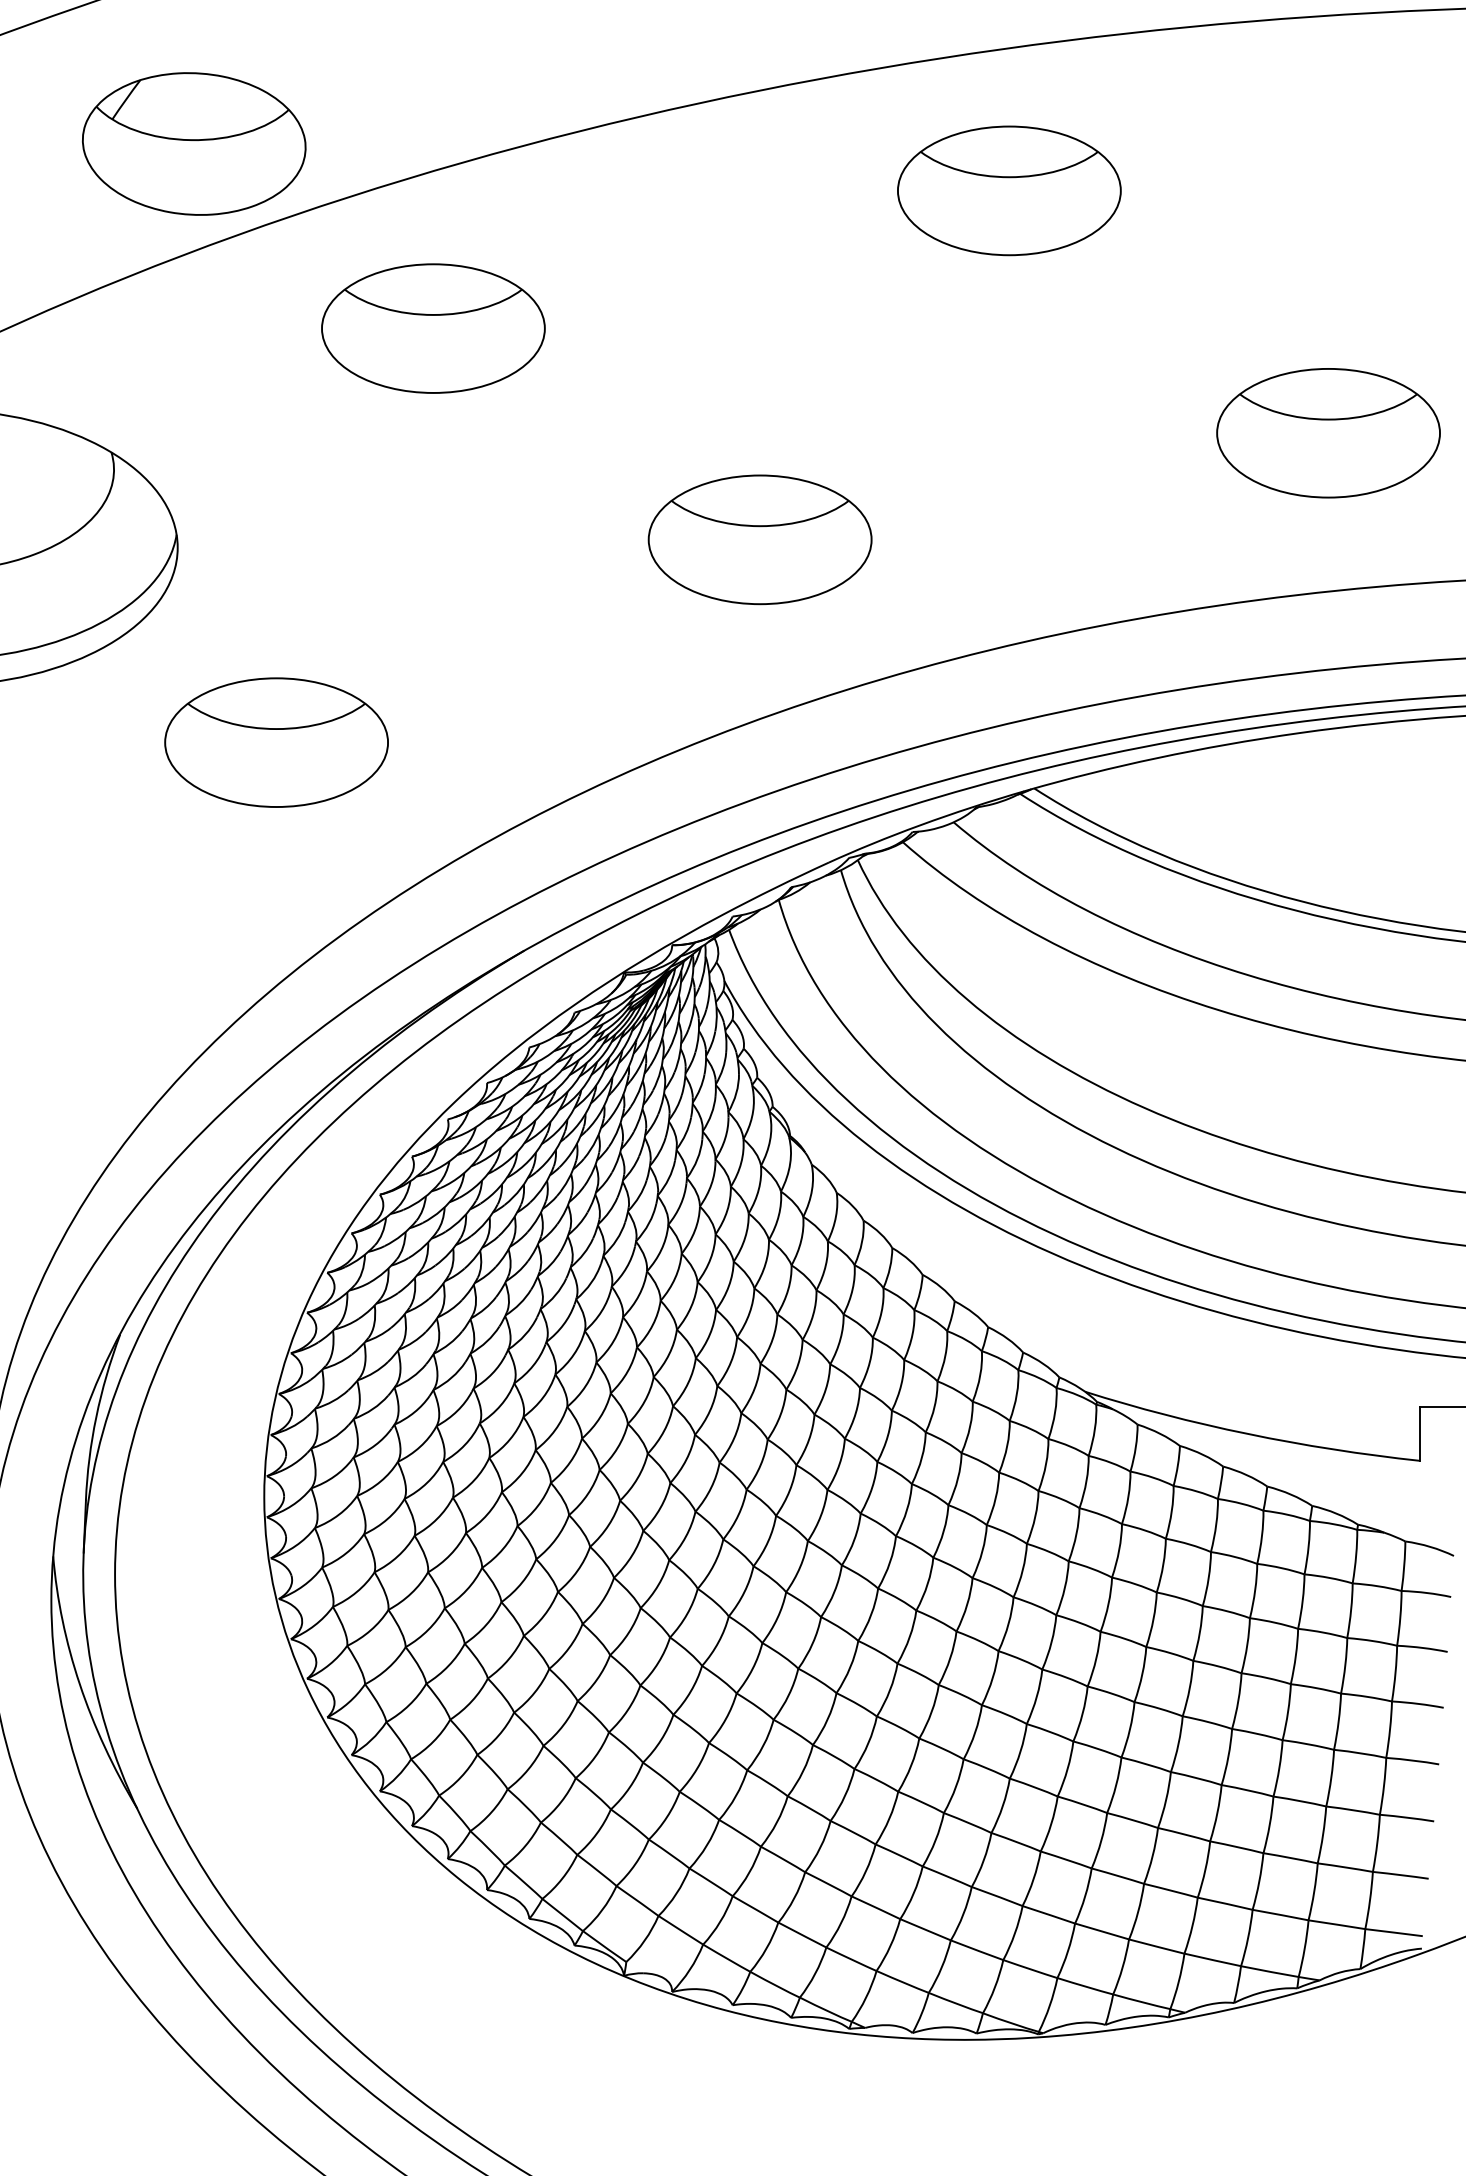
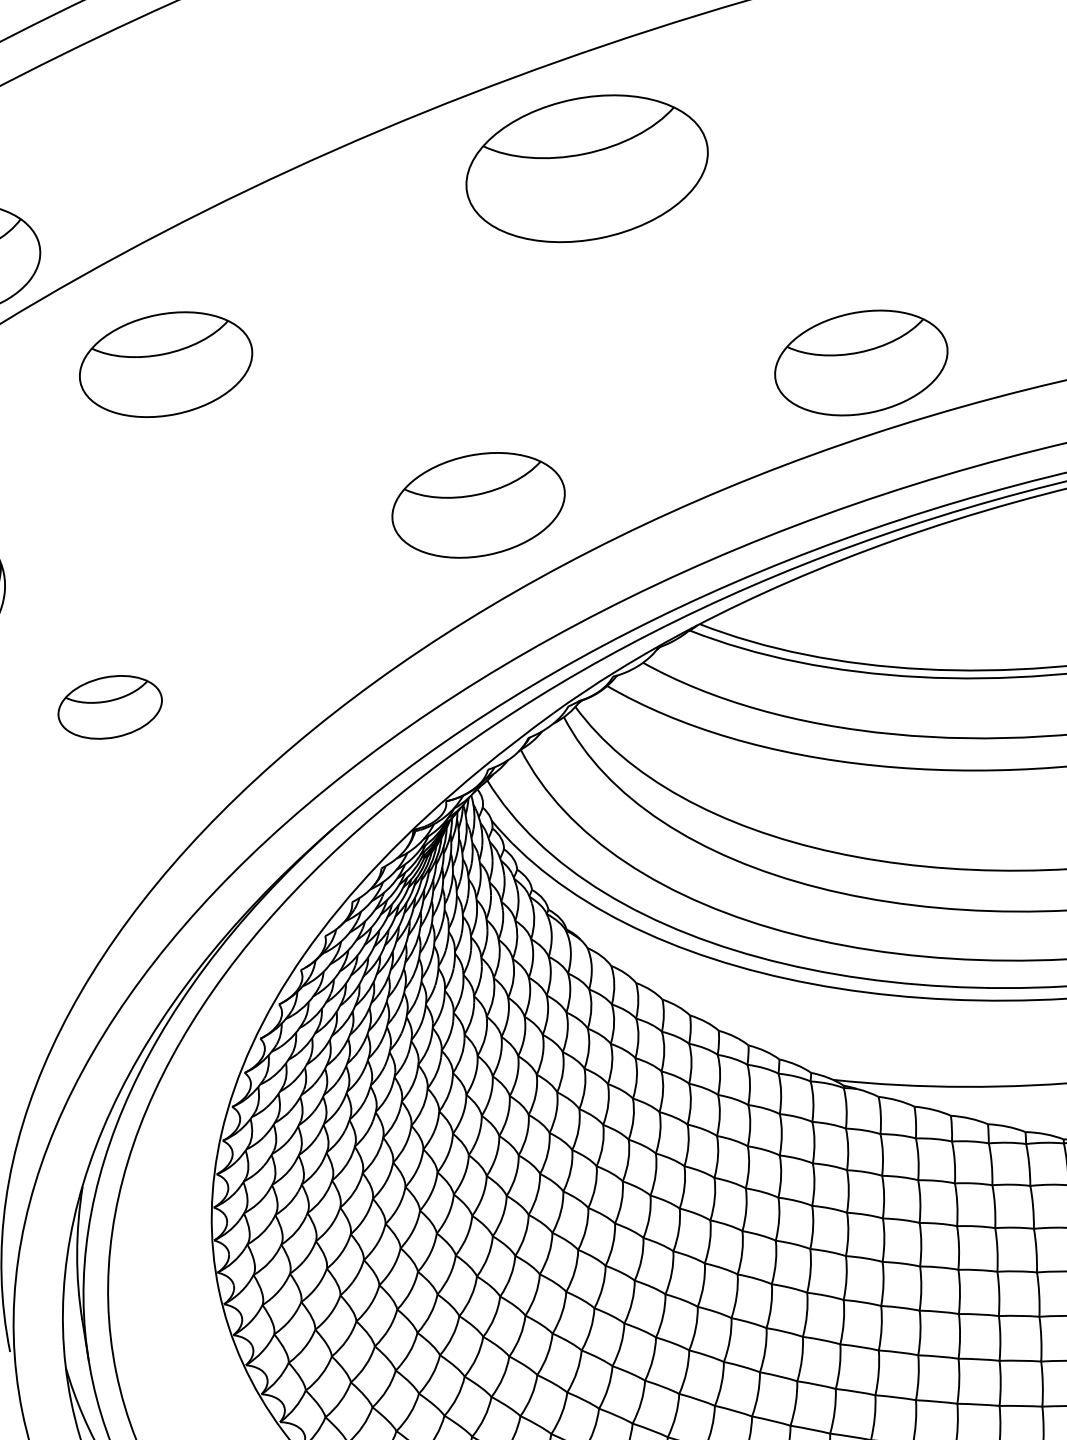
part: (1009, 190) -> (587, 168), size x1.4
part: (1328, 433) -> (861, 363), moved
part: (759, 539) -> (478, 505), moved
part: (276, 742) -> (110, 707), size x0.6

